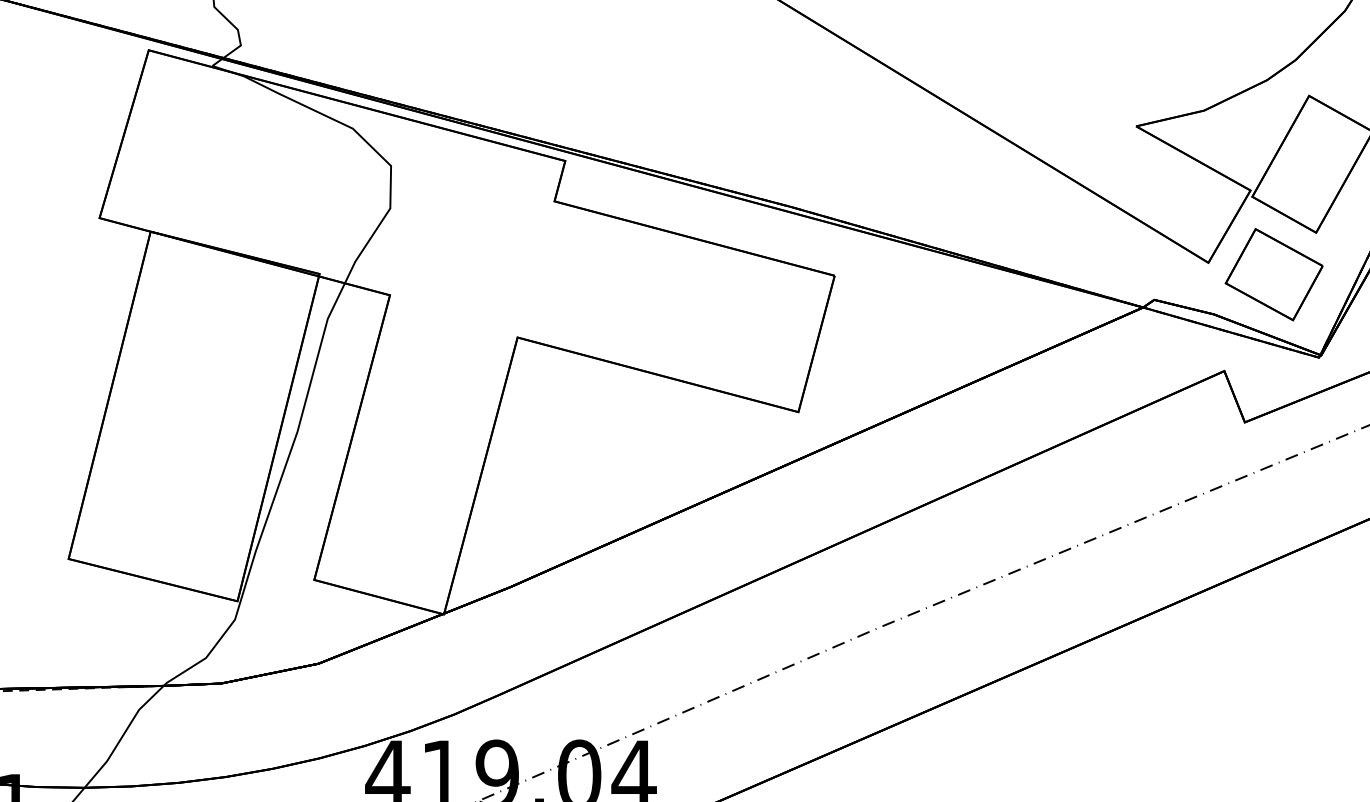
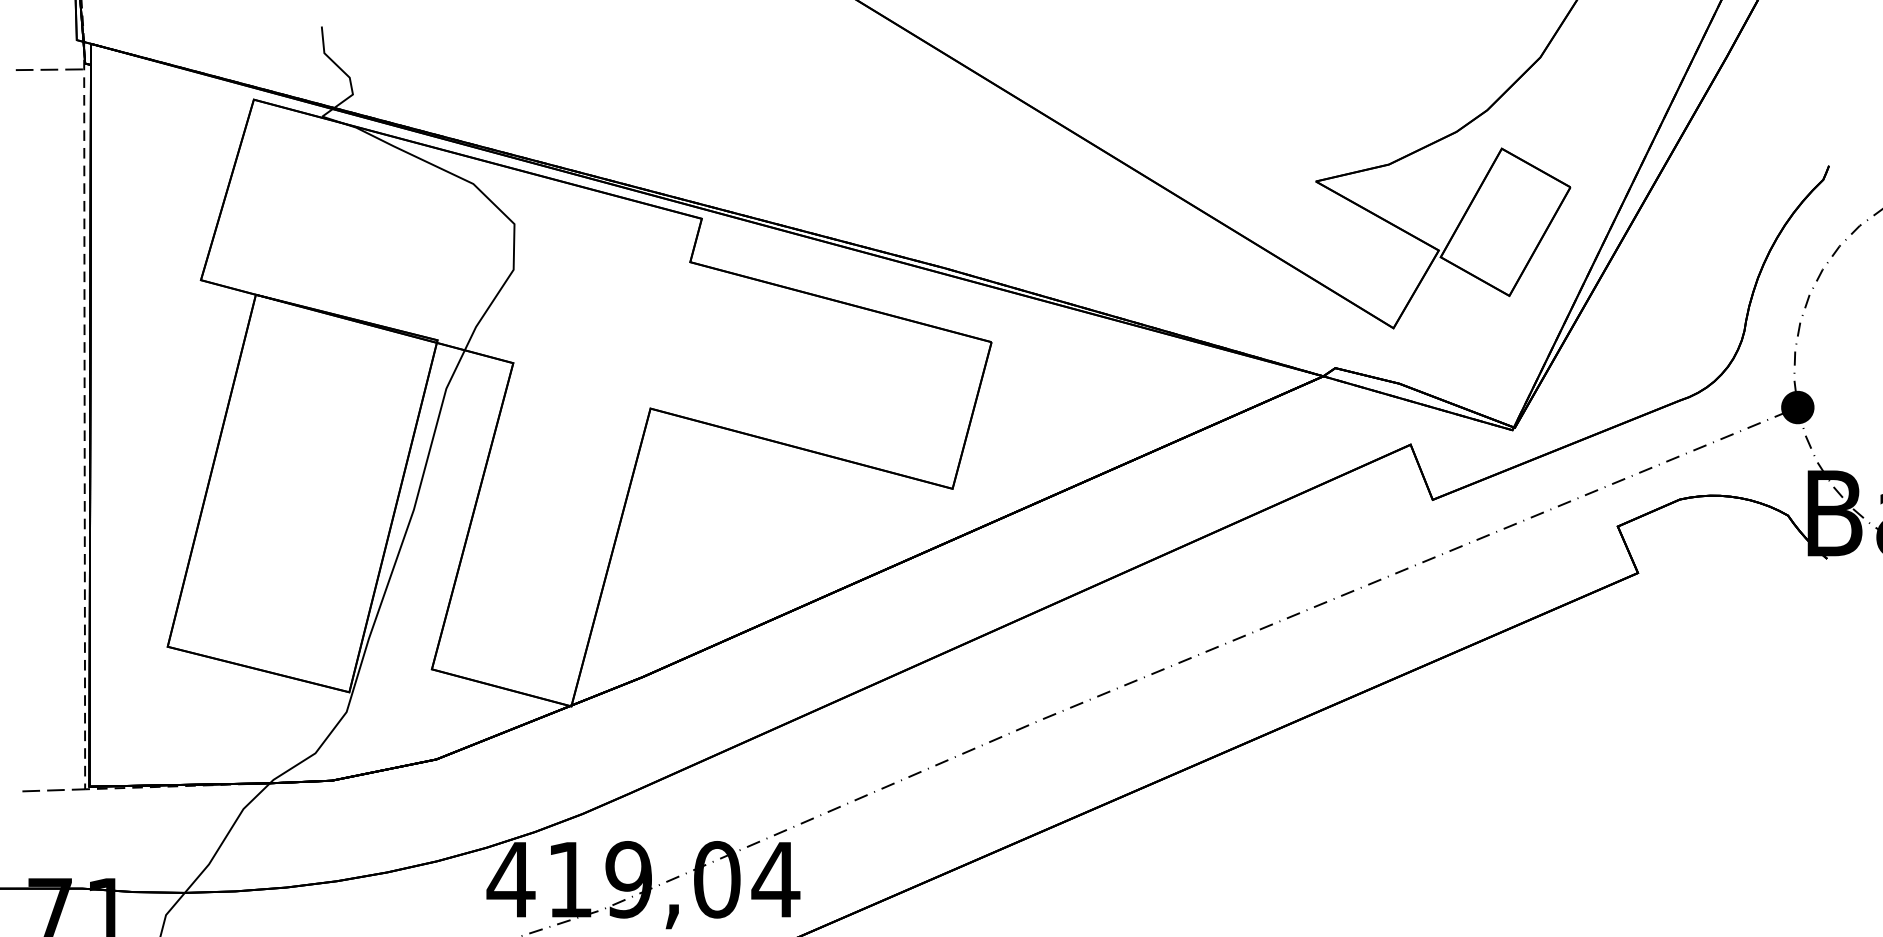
part: (1274, 275) -> (1464, 341), removed

